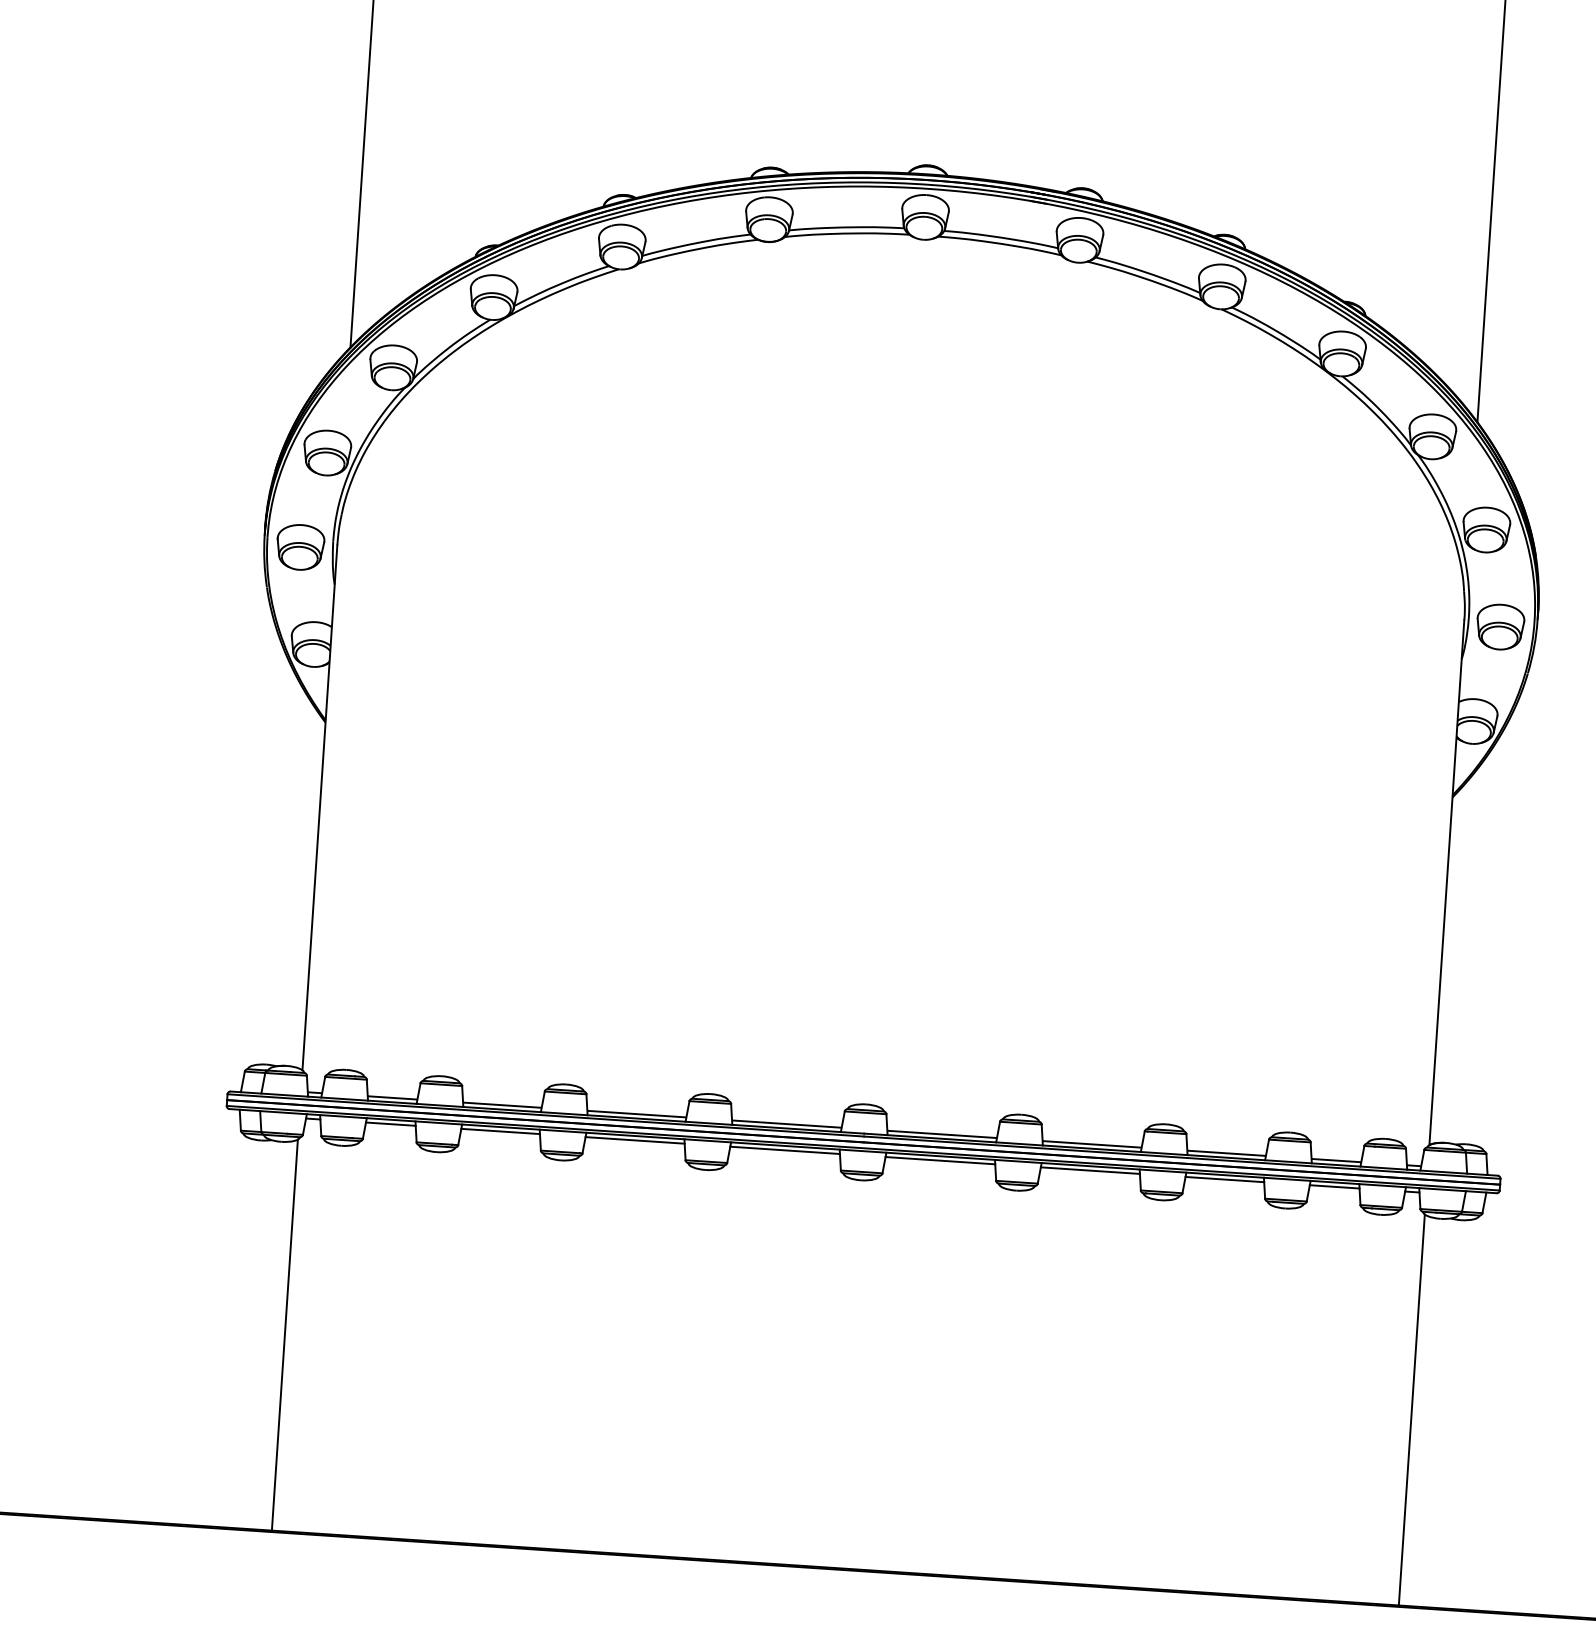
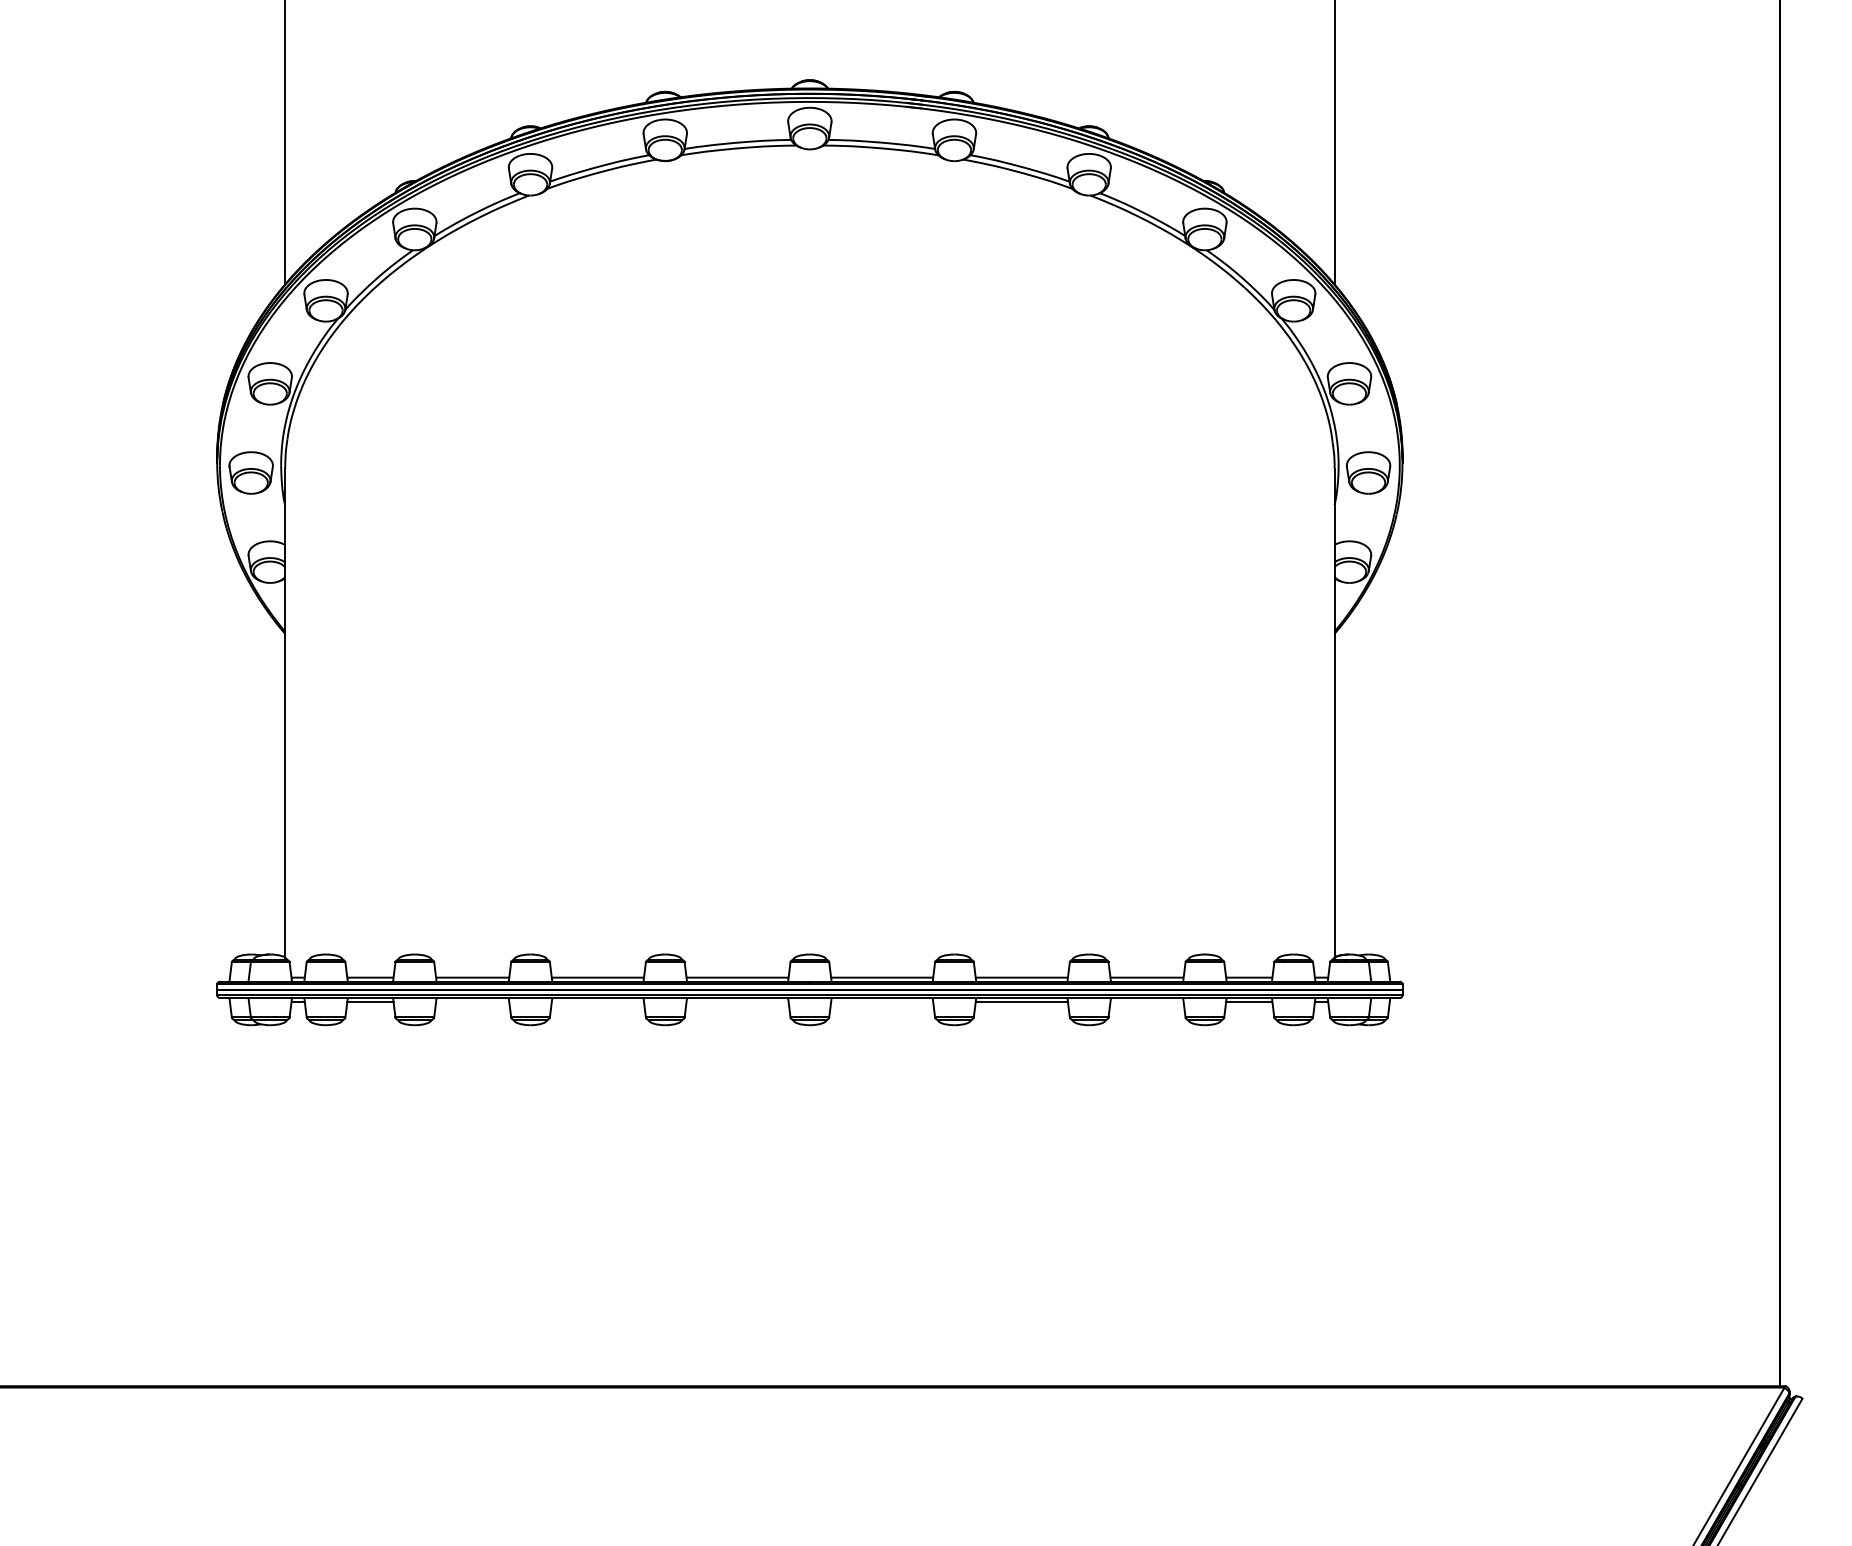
line: (500, 1131) -> (472, 1002), removed
line: (634, 1140) -> (597, 1002), removed
line: (785, 1150) -> (737, 1002), removed
line: (940, 1161) -> (882, 1002), removed
line: (1224, 1179) -> (1146, 1002), removed
line: (285, 1335) -> (285, 1204), removed
line: (1411, 1410) -> (1334, 1204), removed

